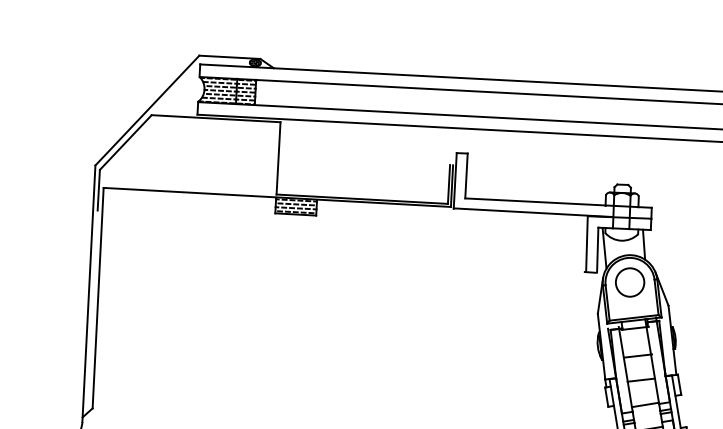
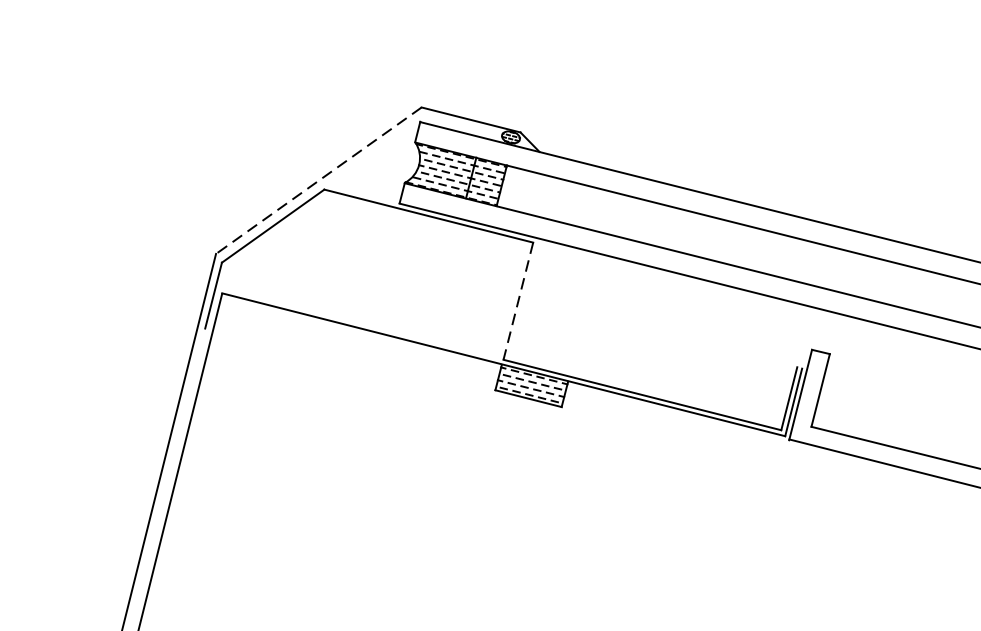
line: (147, 110) -> (319, 180), solid -> dashed
line: (278, 158) -> (518, 301), solid -> dashed

